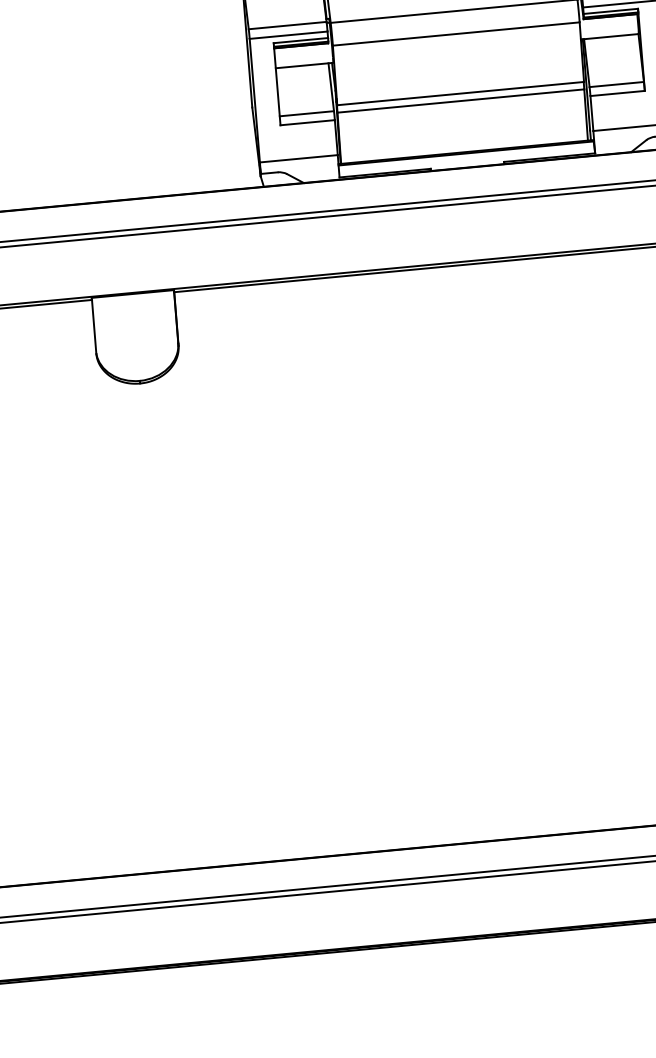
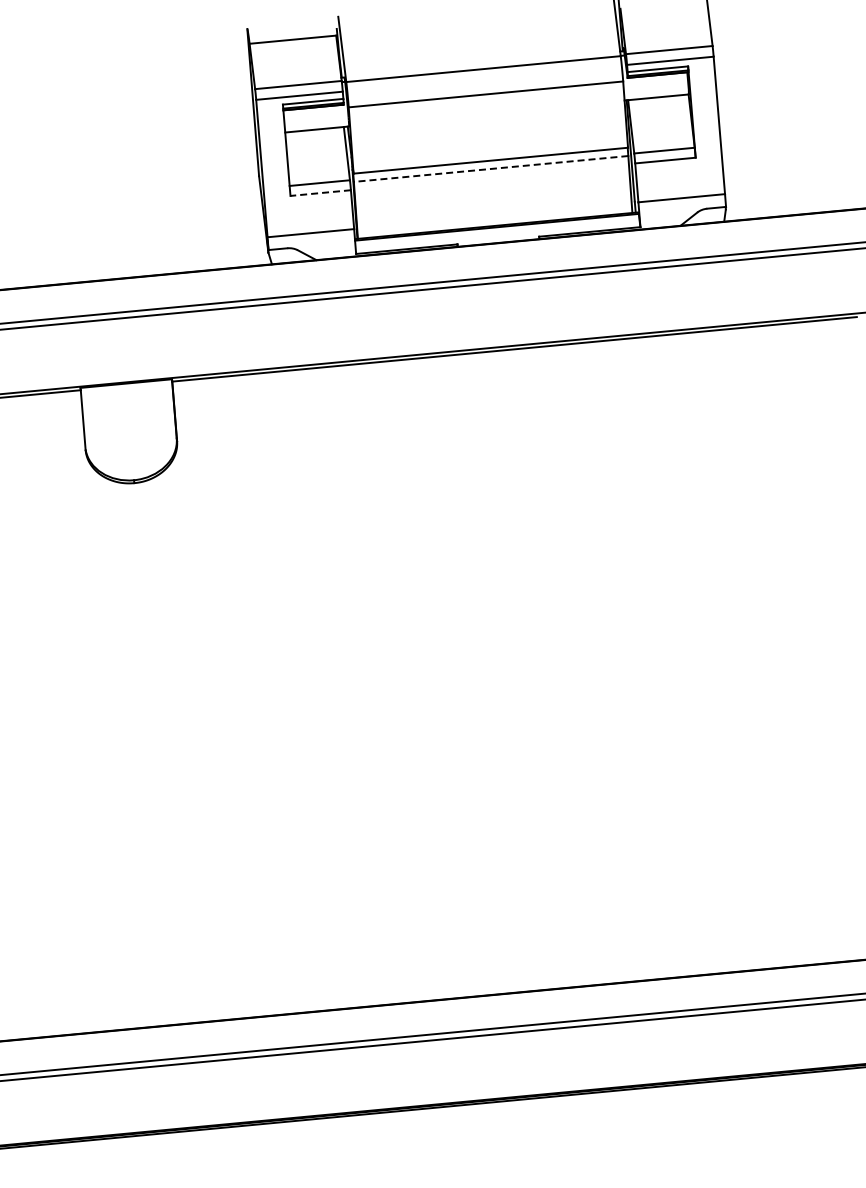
line: (461, 100) -> (491, 168), solid -> dashed
line: (307, 123) -> (320, 193), solid -> dashed

